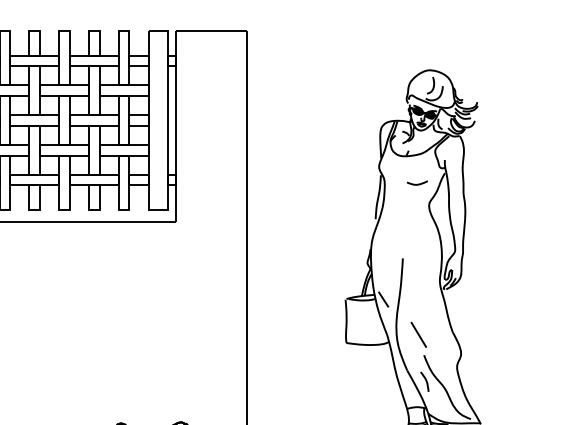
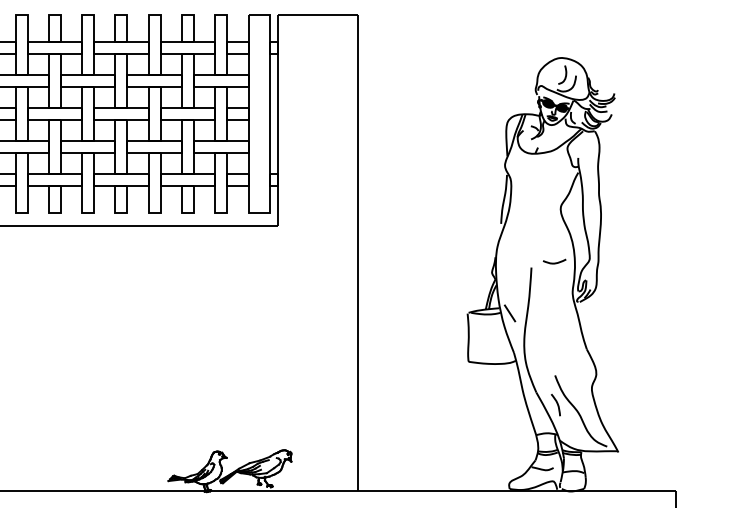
curve: (417, 183) -> (554, 262), moved
line: (419, 334) -> (549, 352), removed

